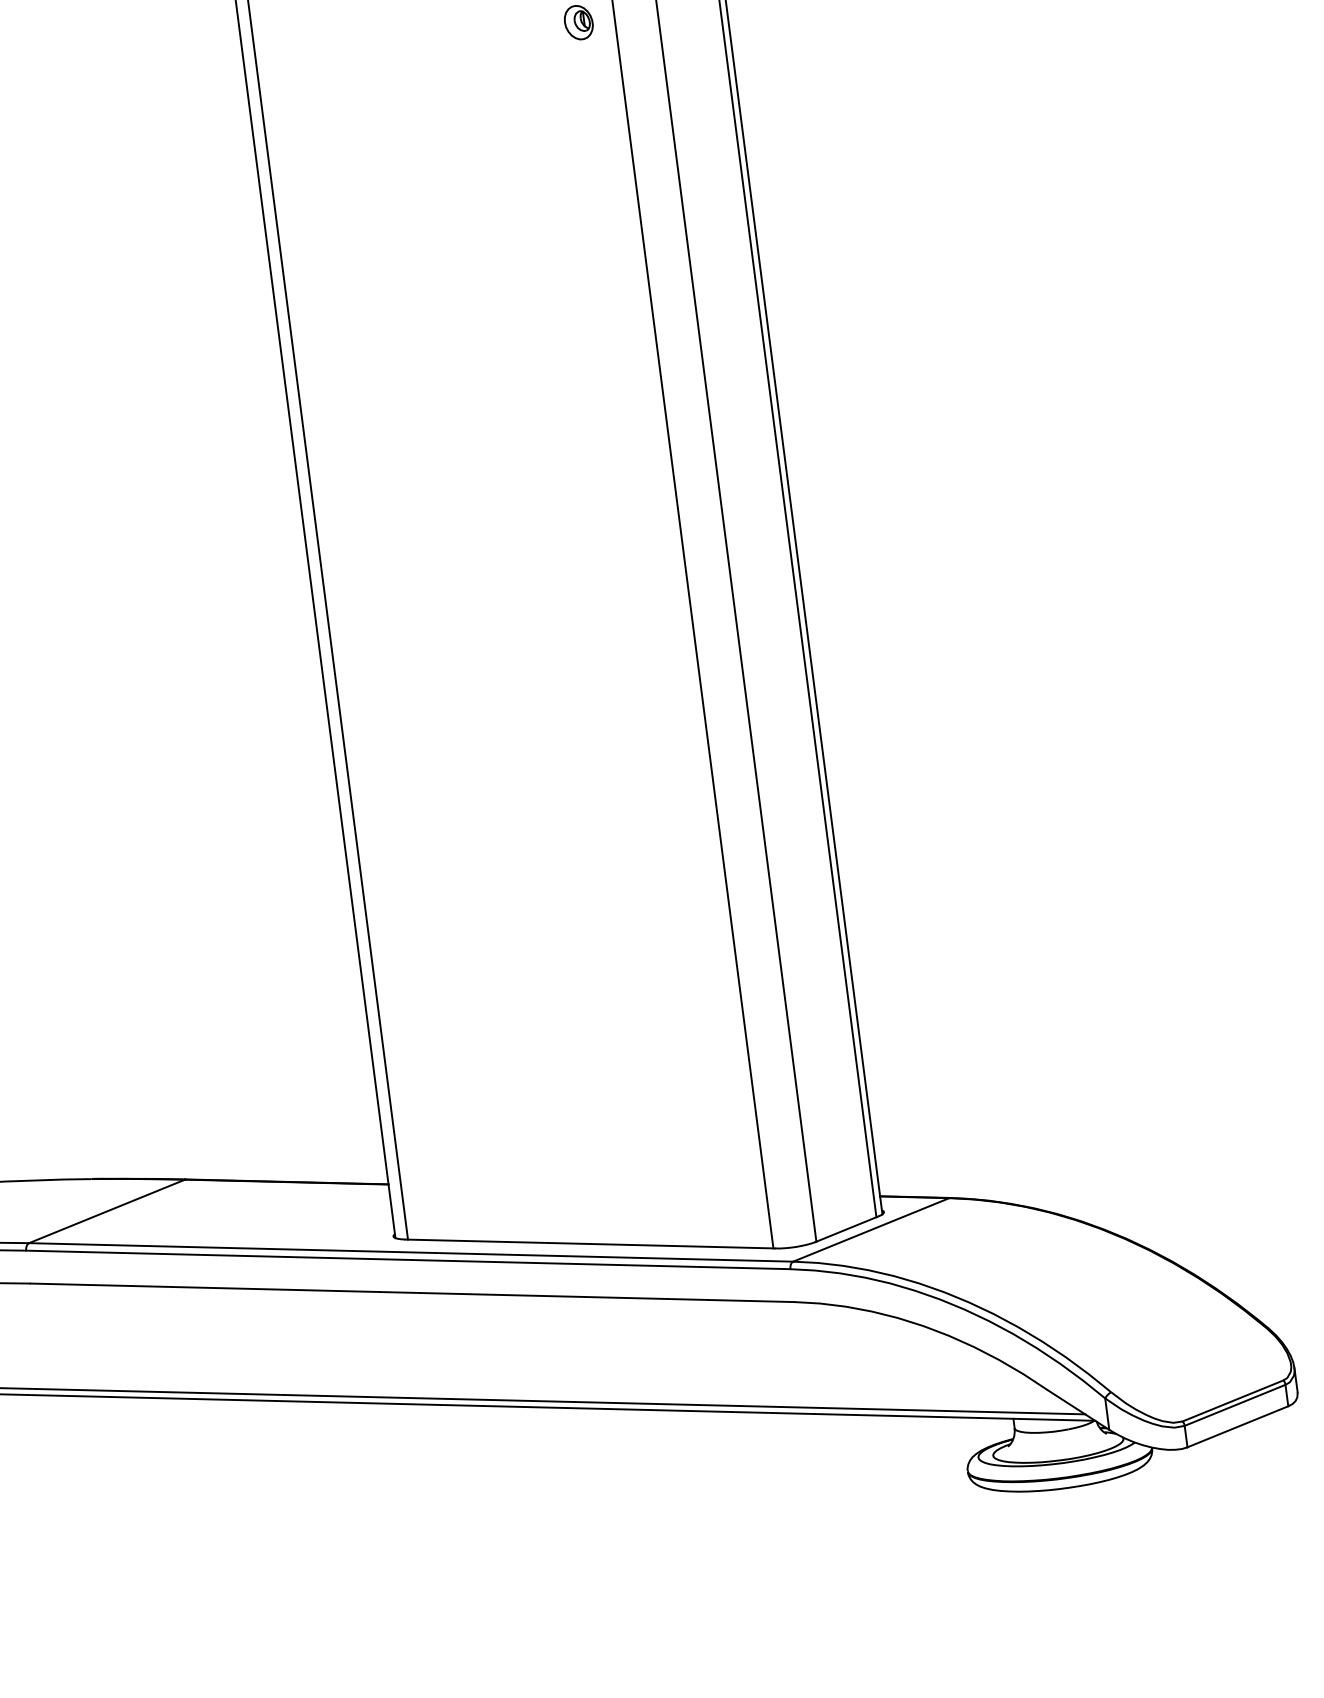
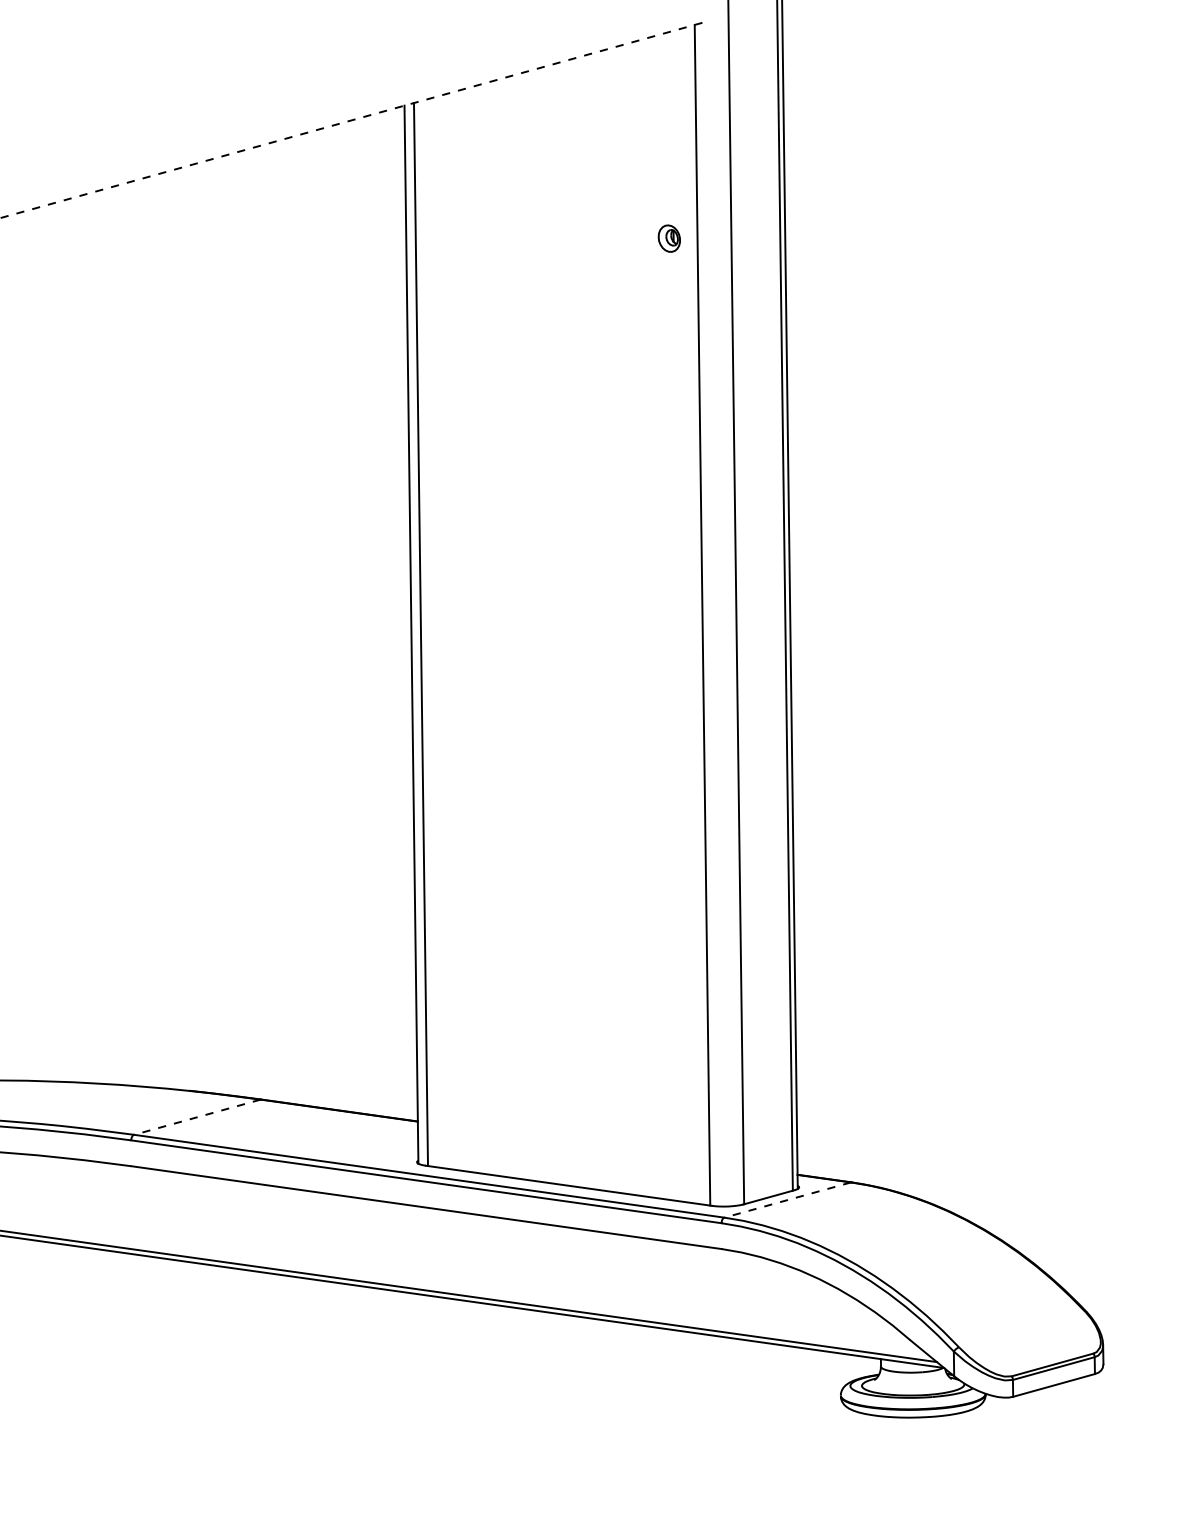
line: (107, 1211) -> (197, 1117), solid -> dashed
line: (871, 1230) -> (787, 1200), solid -> dashed

